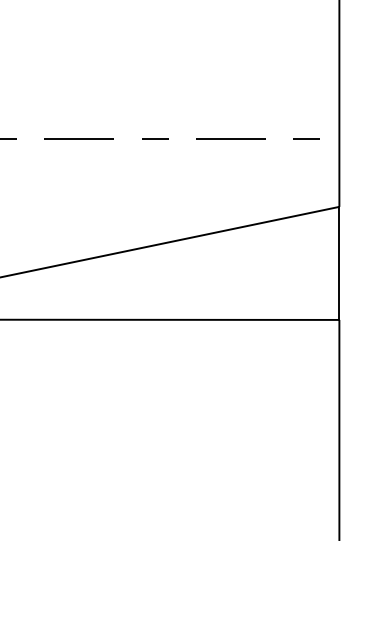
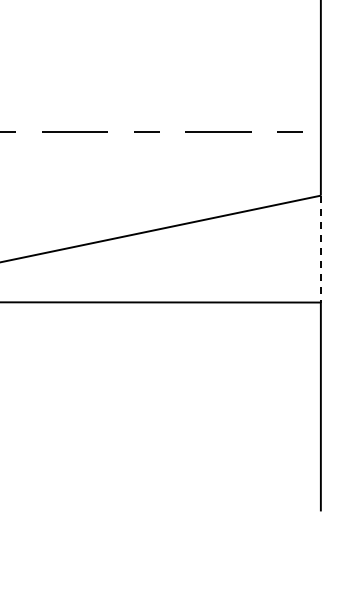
line: (338, 263) -> (320, 249), solid -> dashed

